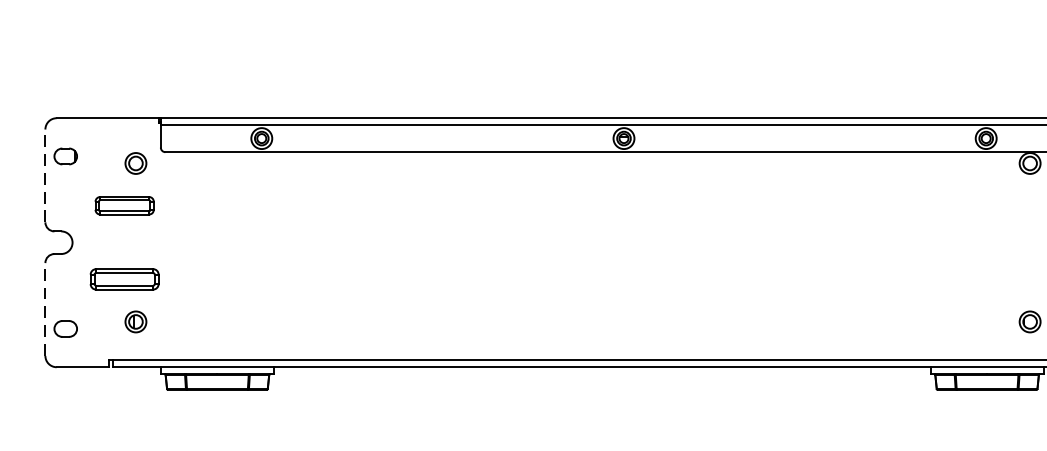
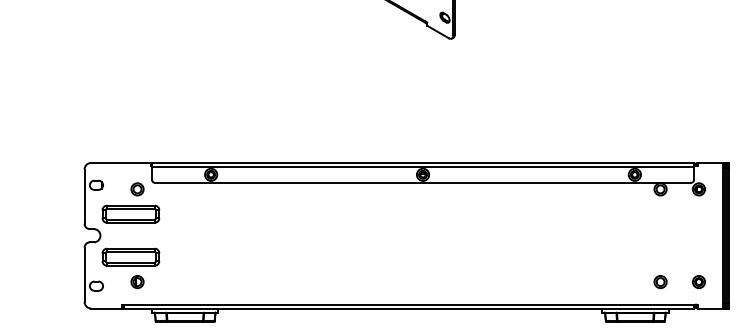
line: (45, 175) -> (84, 196), dashed -> solid
part: (123, 204) -> (130, 213), size x1.67
part: (123, 278) -> (130, 256), size x1.43
line: (45, 308) -> (84, 274), dashed -> solid

